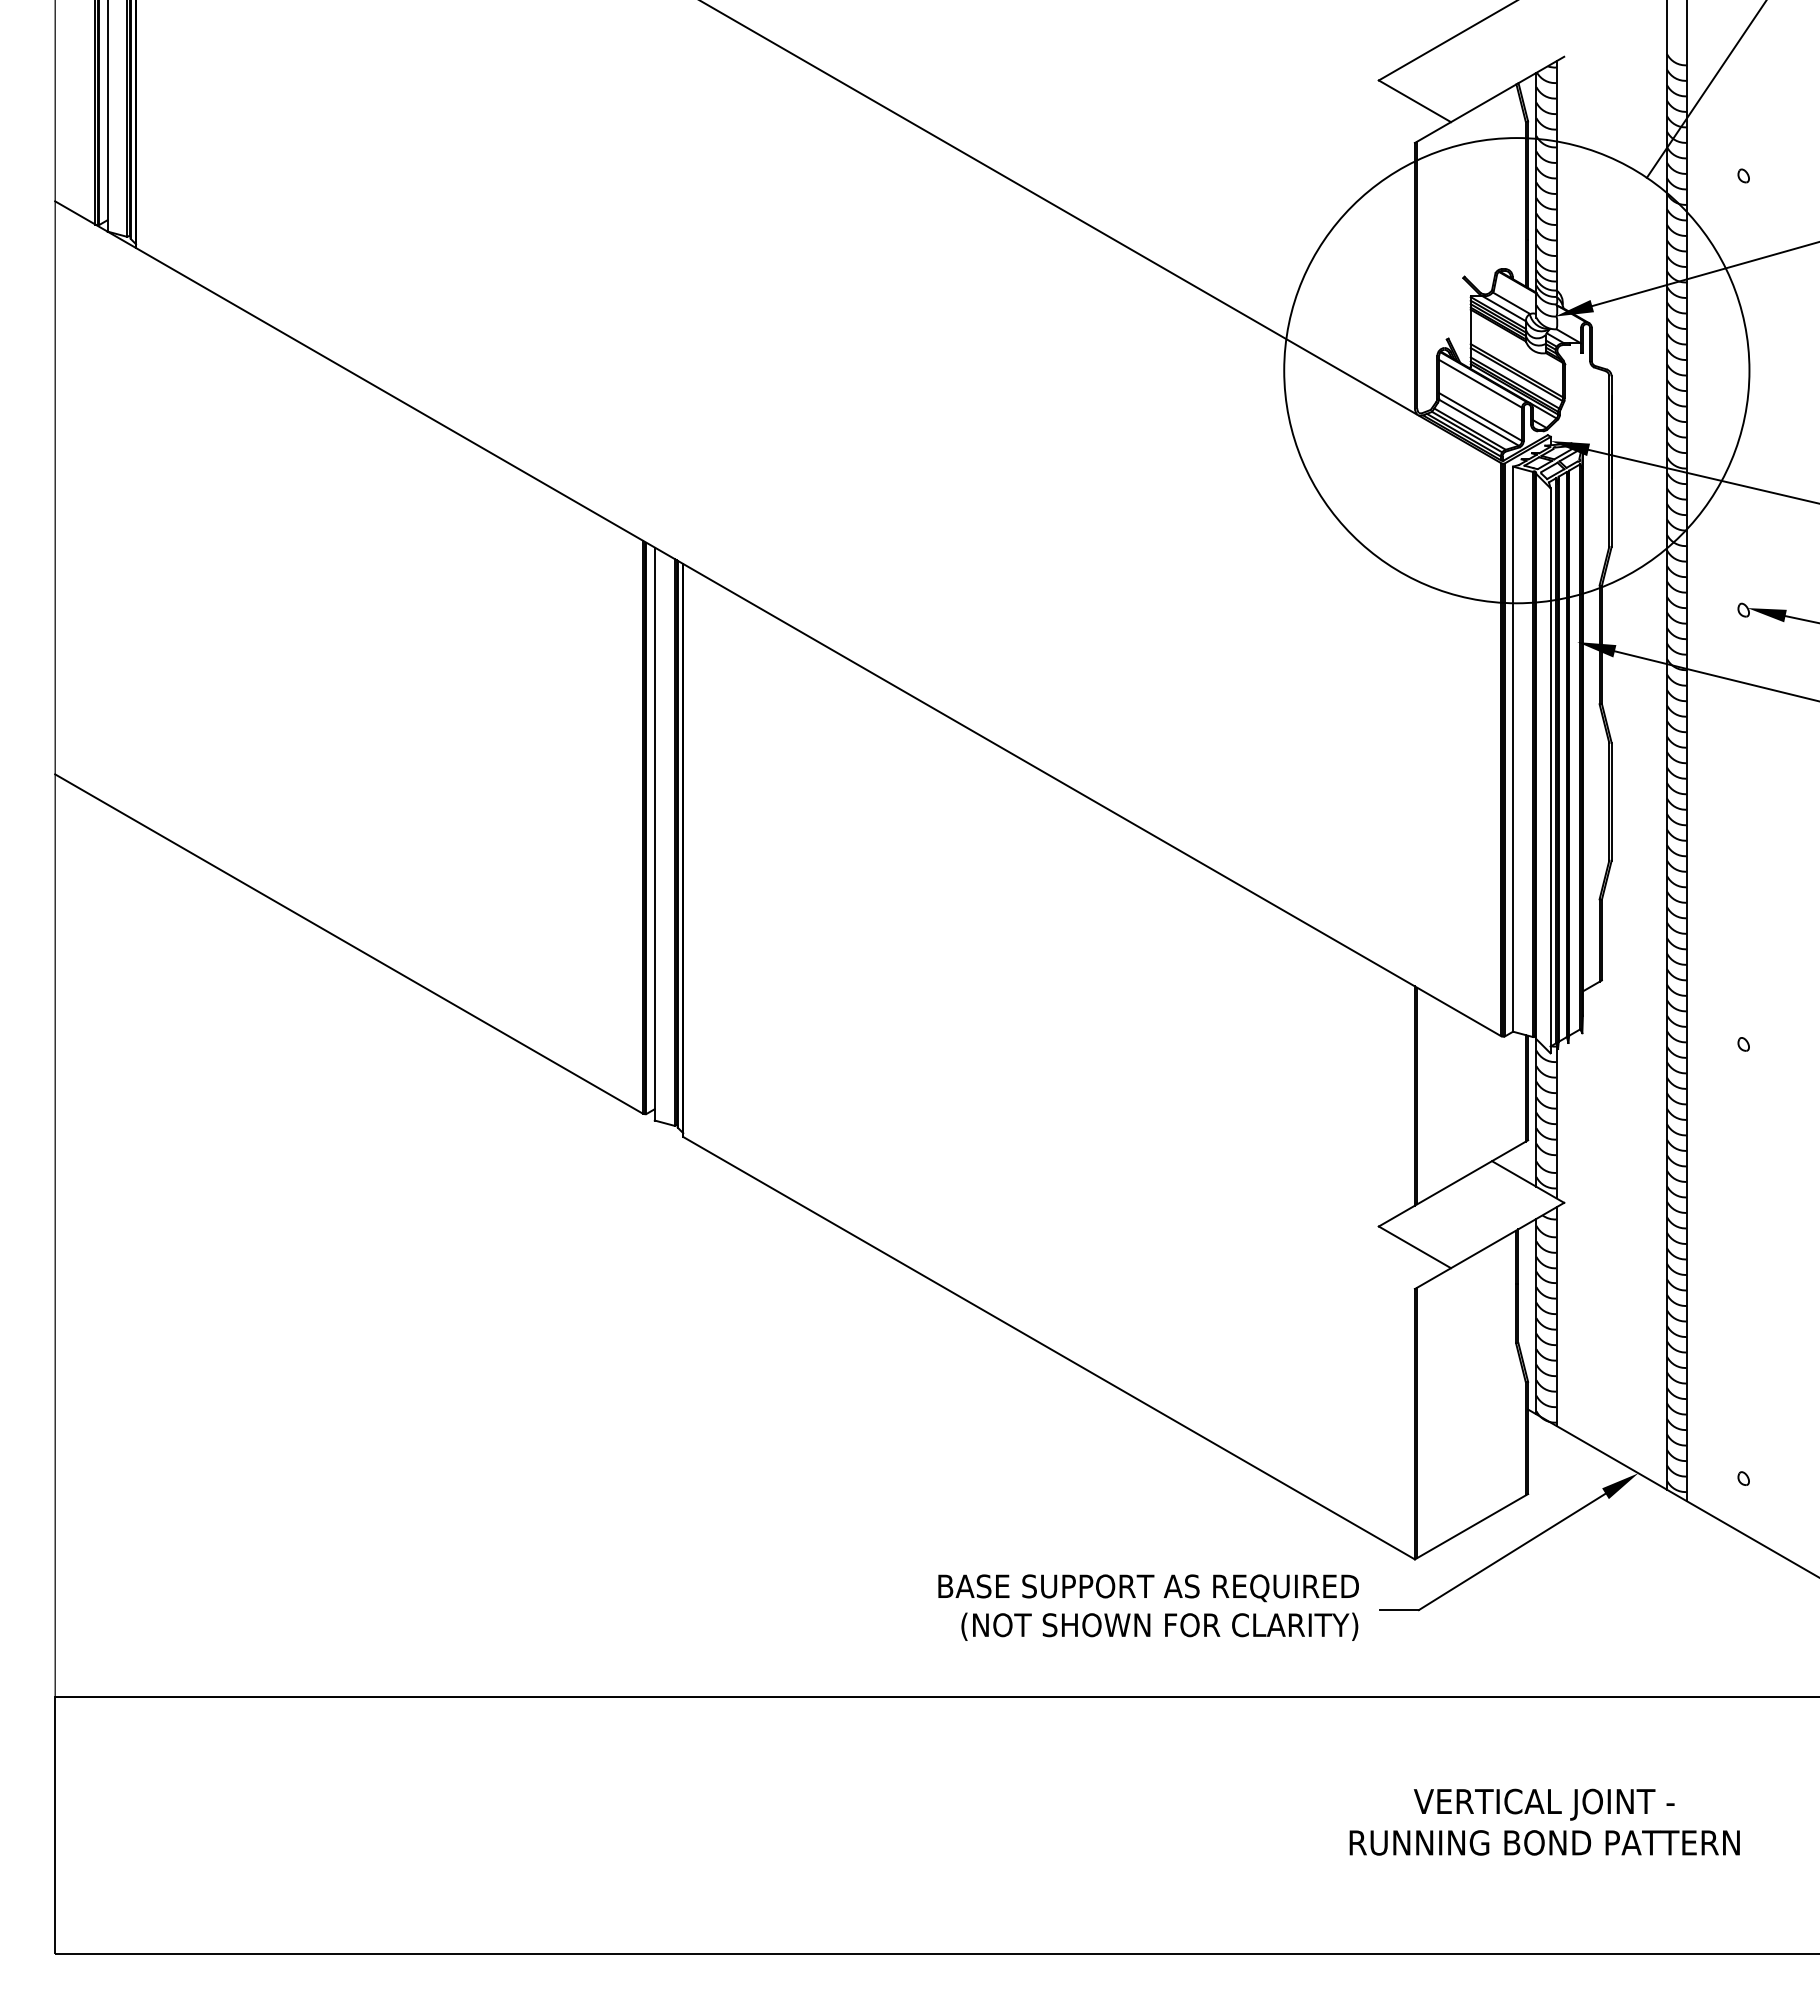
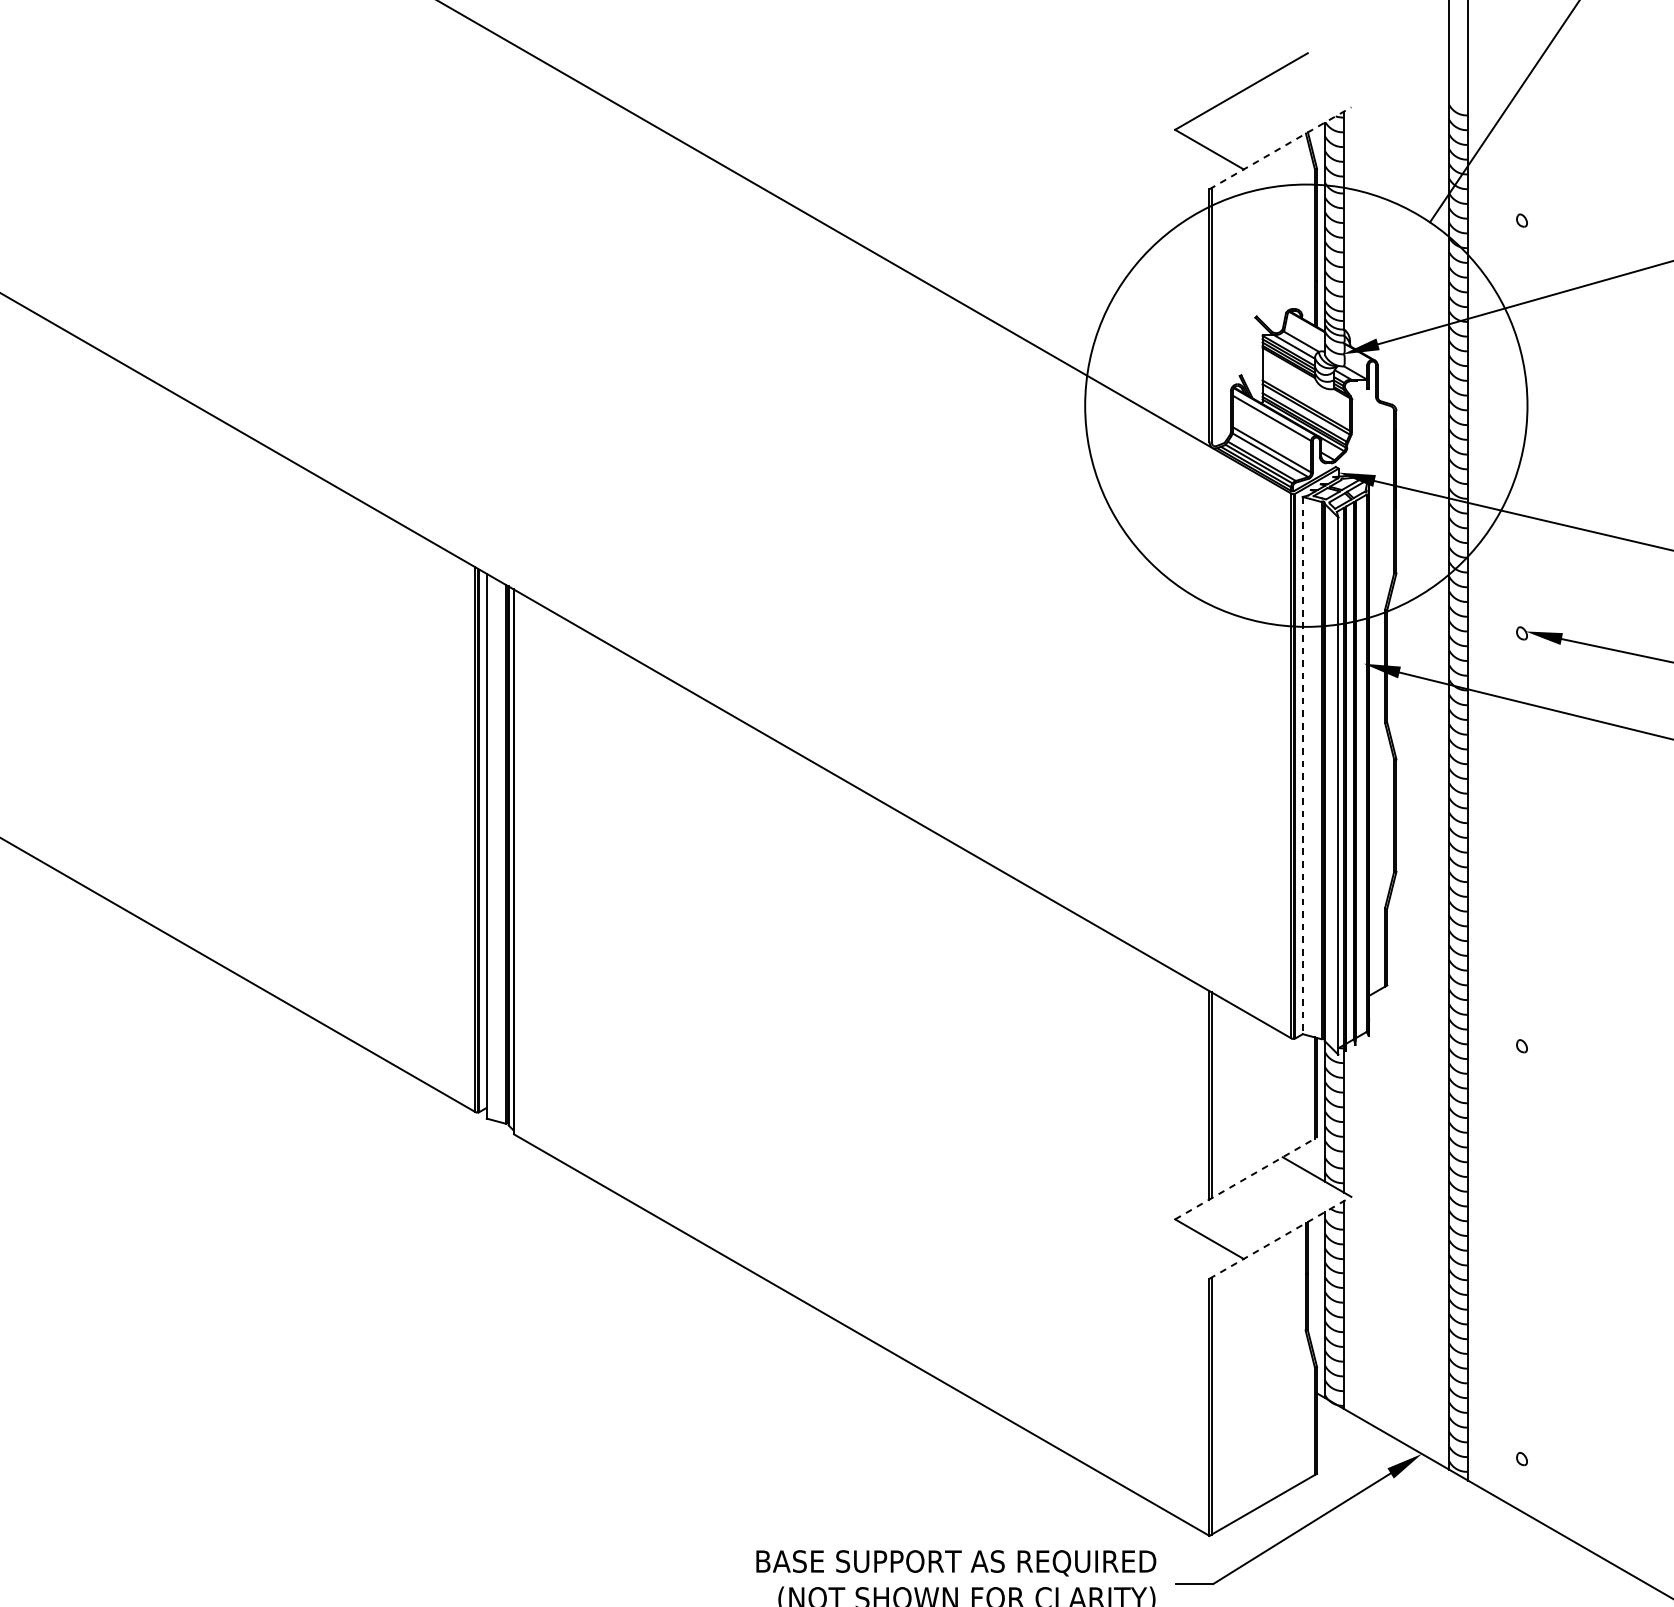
line: (1490, 99) -> (1281, 147), solid -> dashed
line: (1513, 749) -> (1303, 765), solid -> dashed
line: (1453, 1183) -> (1246, 1178), solid -> dashed
line: (1490, 1245) -> (1281, 1237), solid -> dashed

